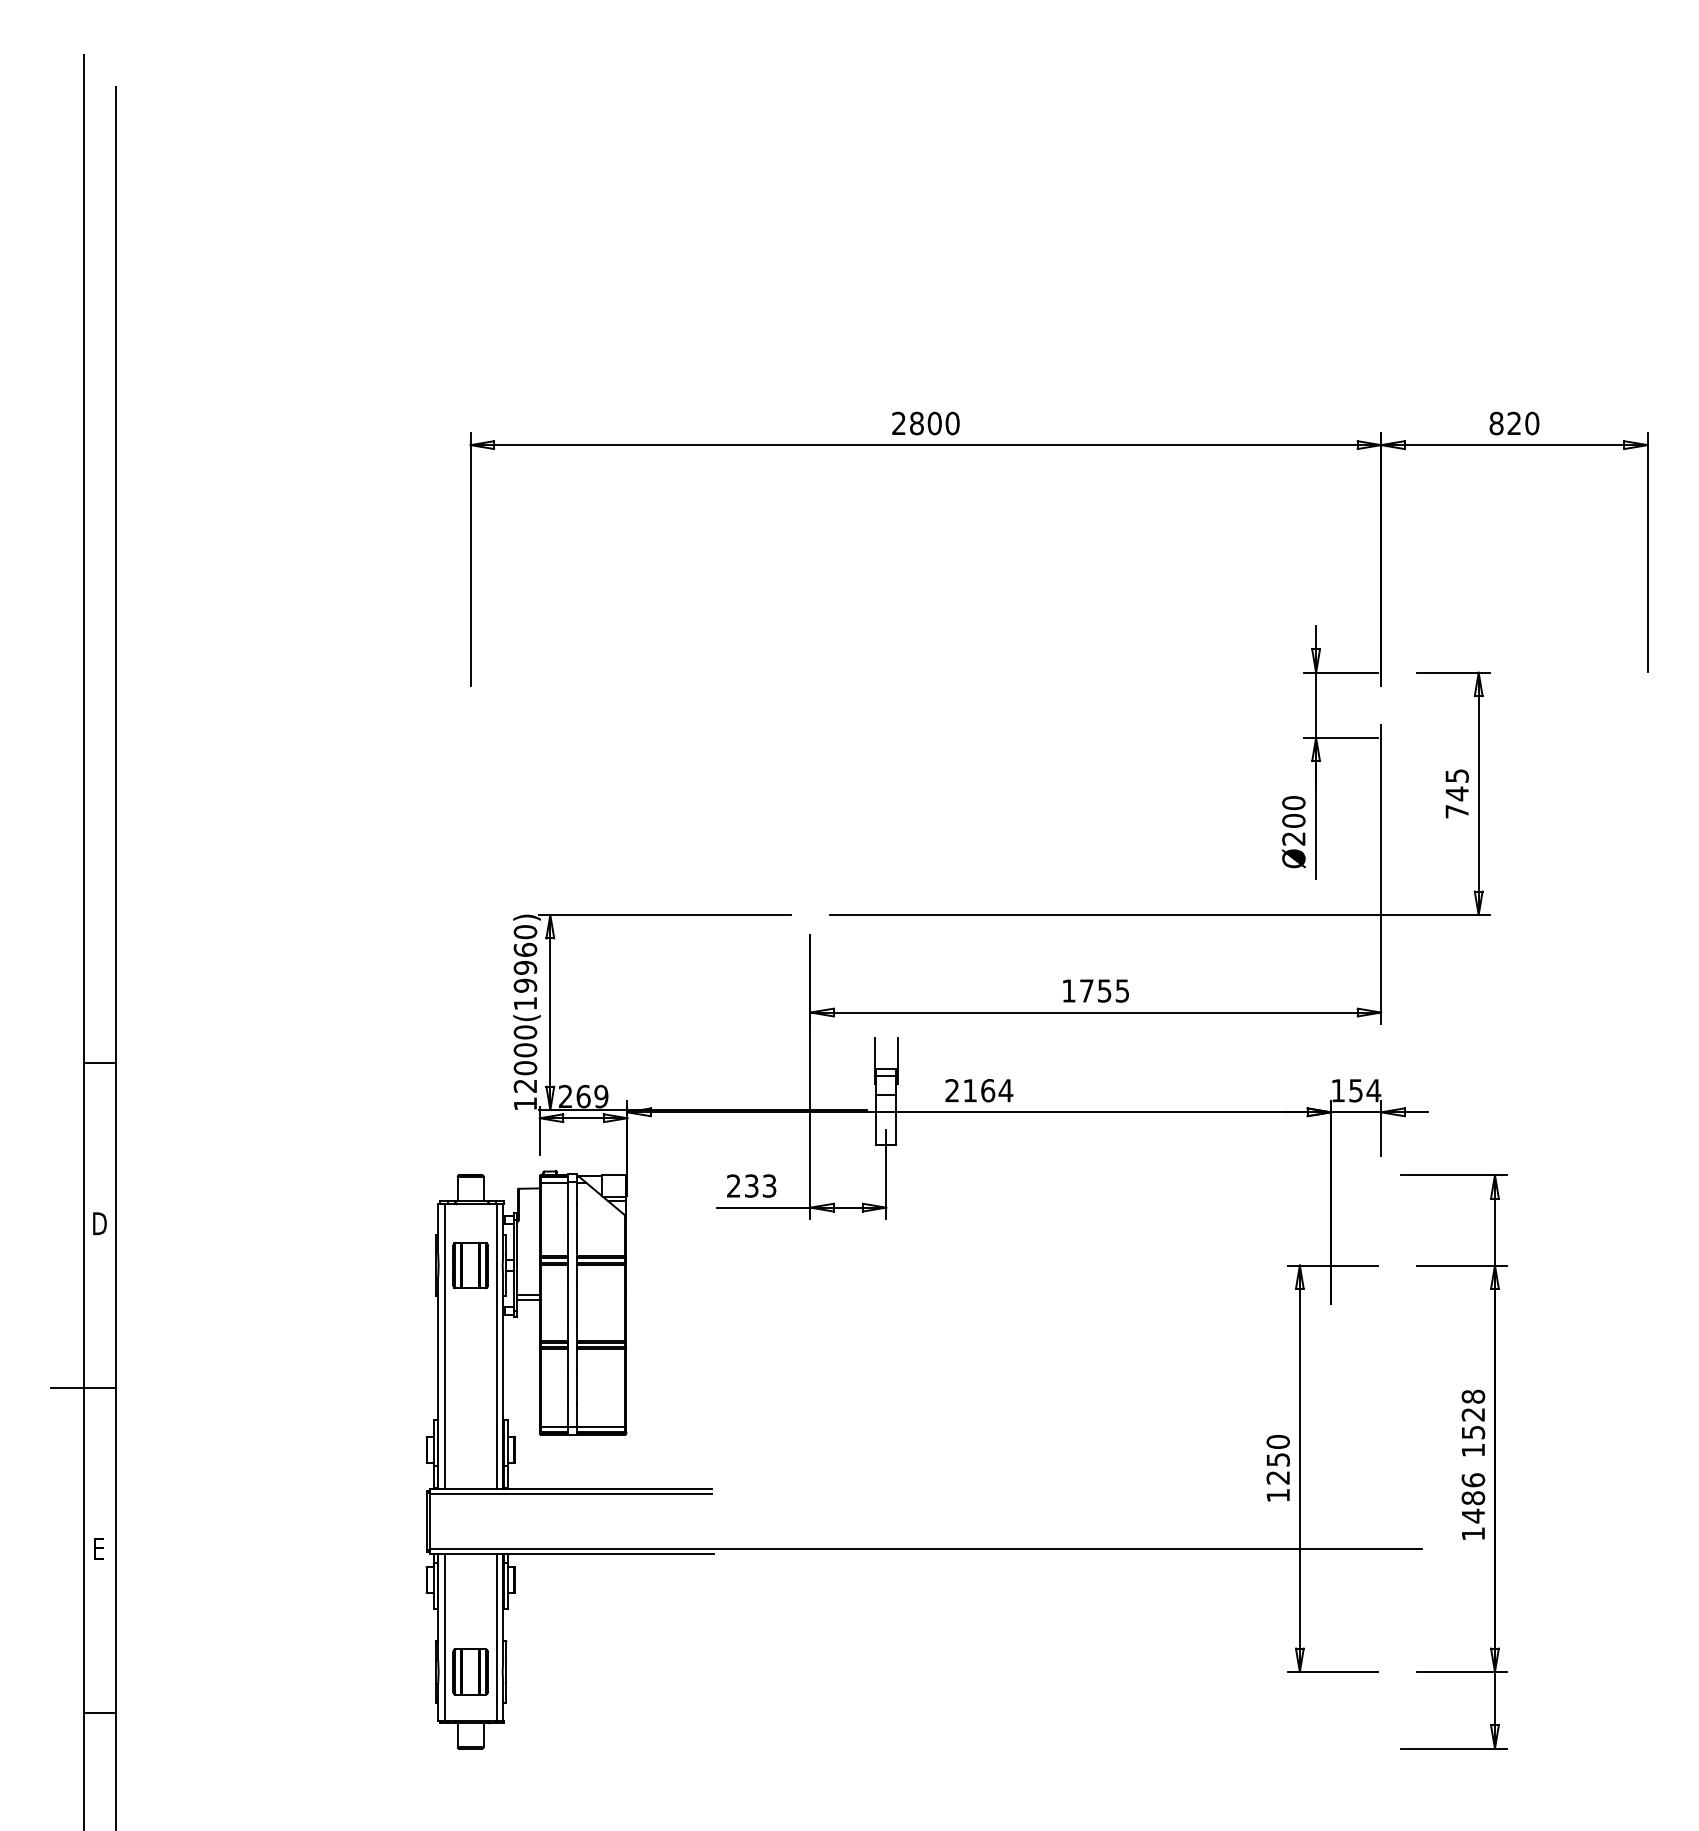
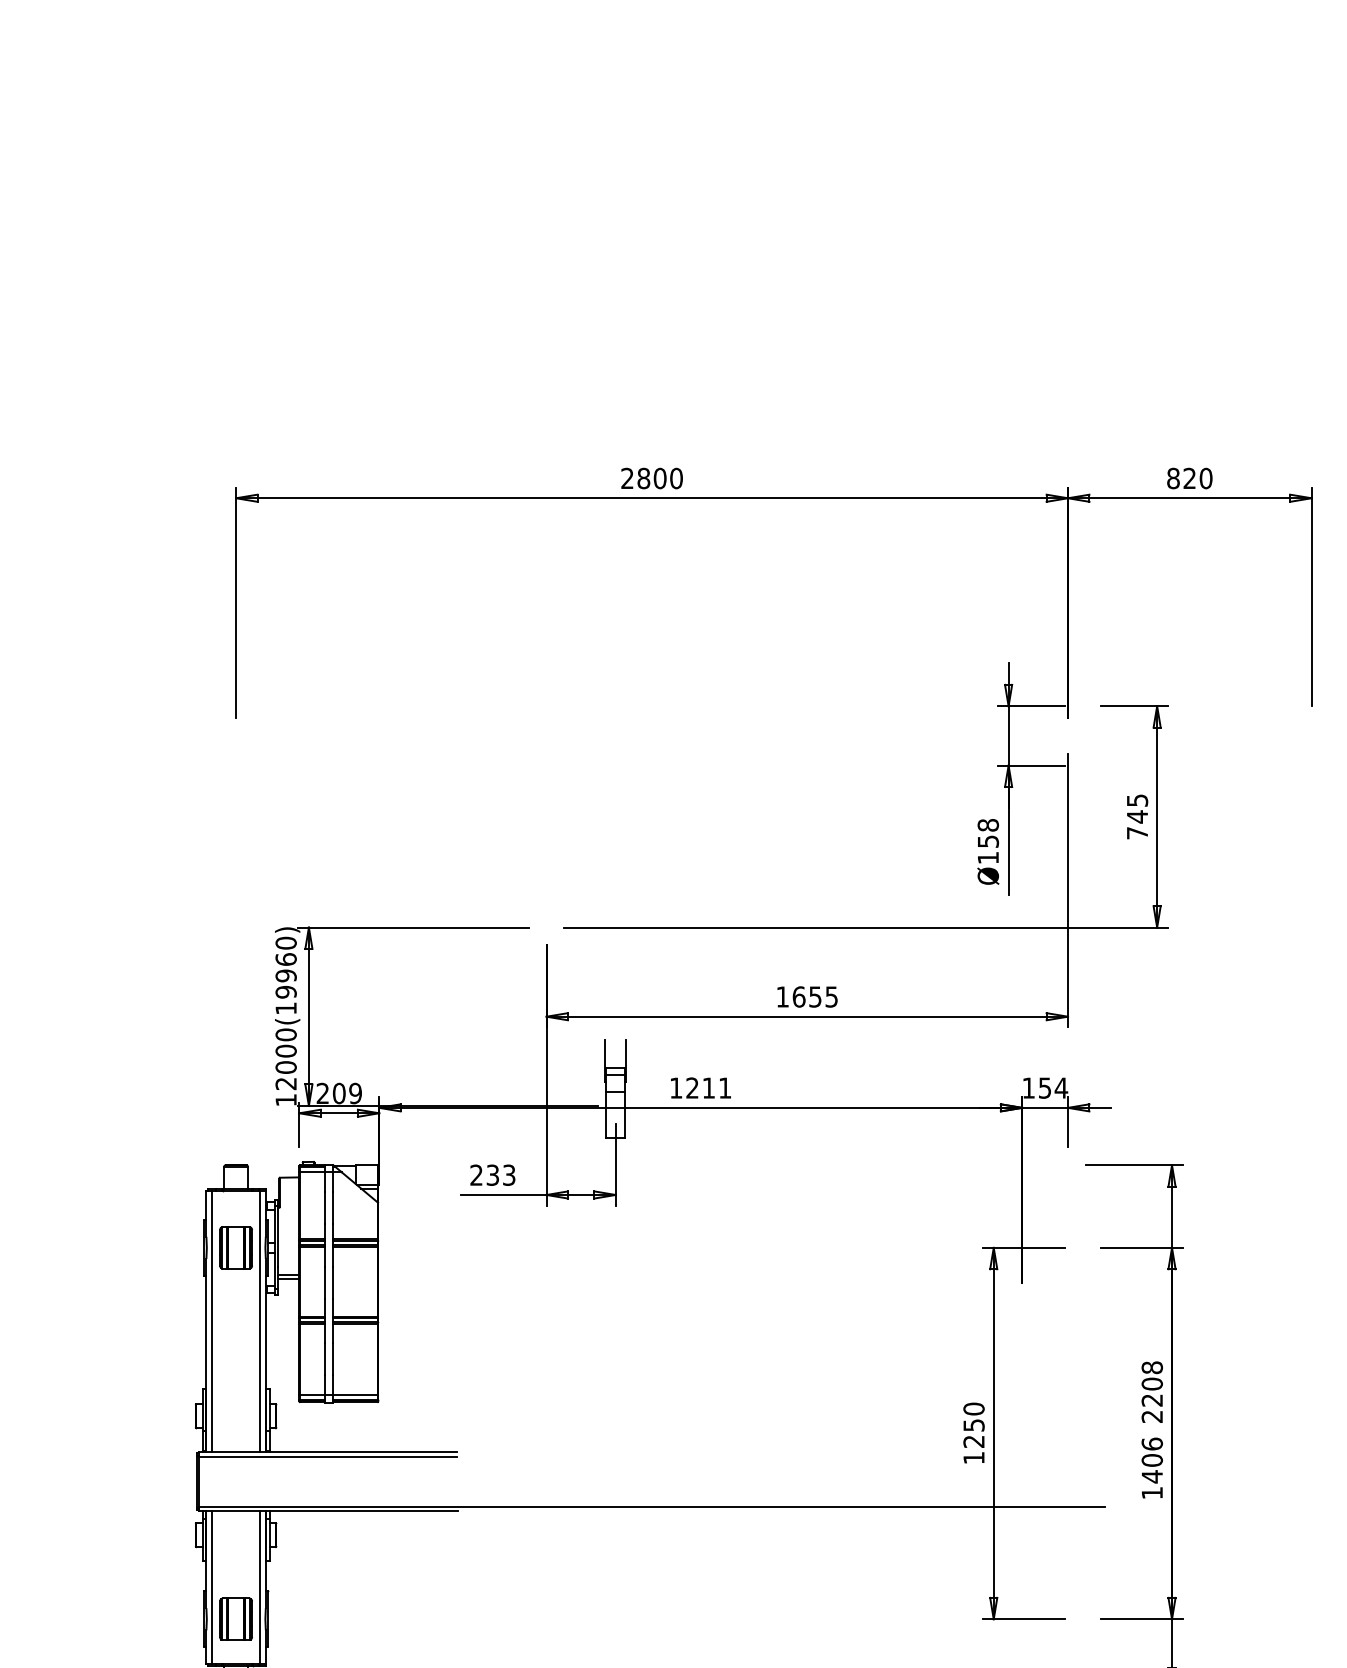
text: (1293, 820) -> (987, 841), Ø200 -> Ø158
text: (1086, 990) -> (798, 996), 1755 -> 1655
text: (979, 1090) -> (701, 1087), 2164 -> 1211
text: (583, 1096) -> (339, 1093), 269 -> 209
text: (1473, 1432) -> (1152, 1400), 1528 -> 2208
text: (1473, 1498) -> (1152, 1460), 1486 -> 1406

